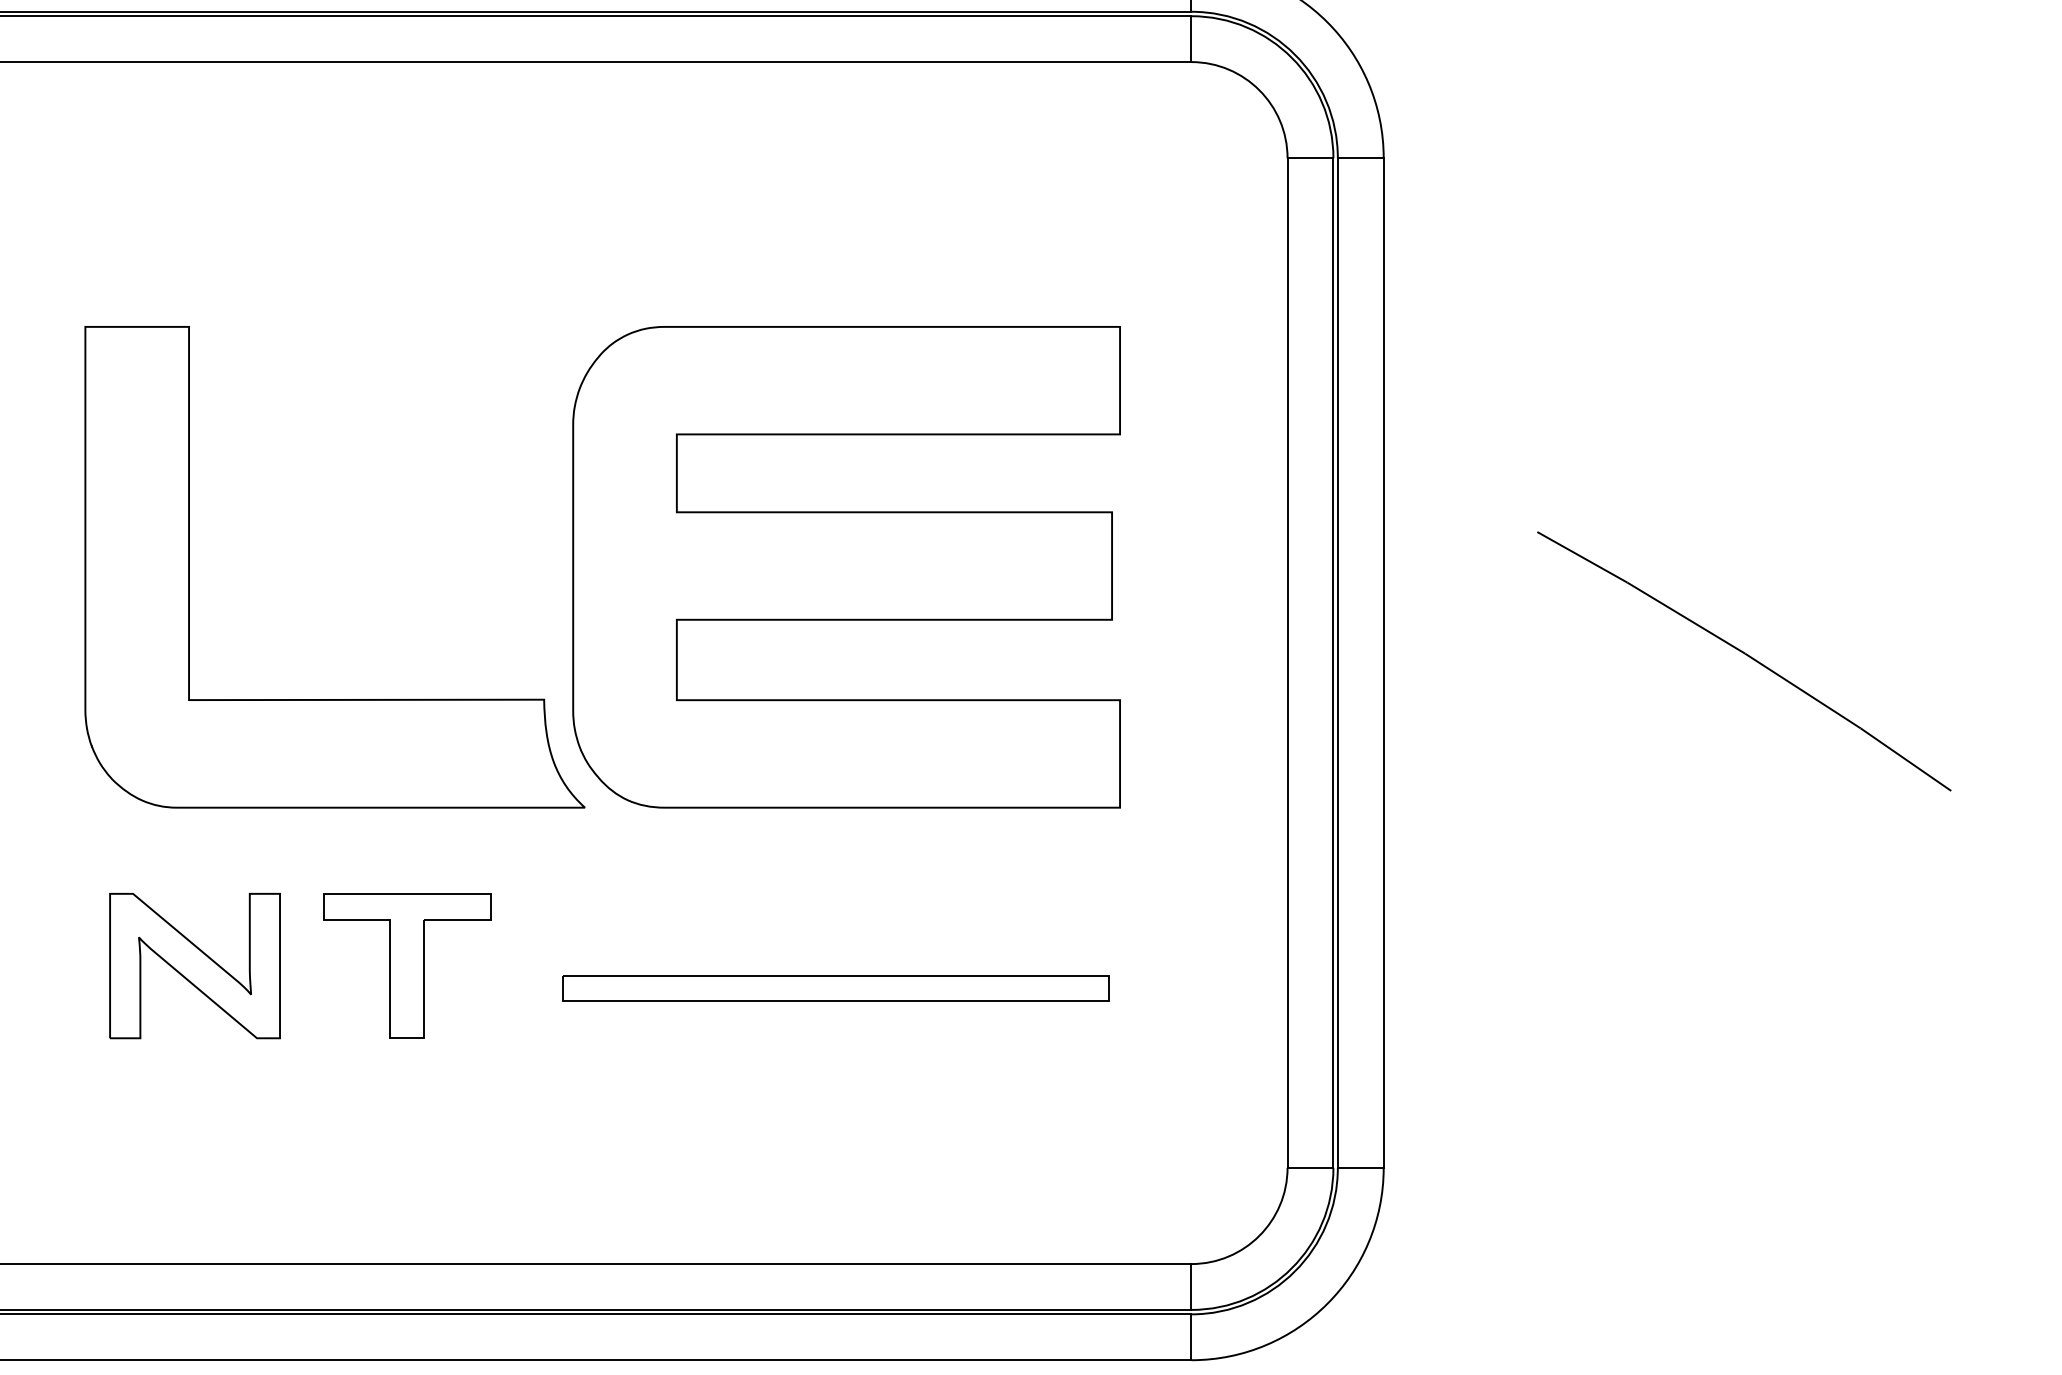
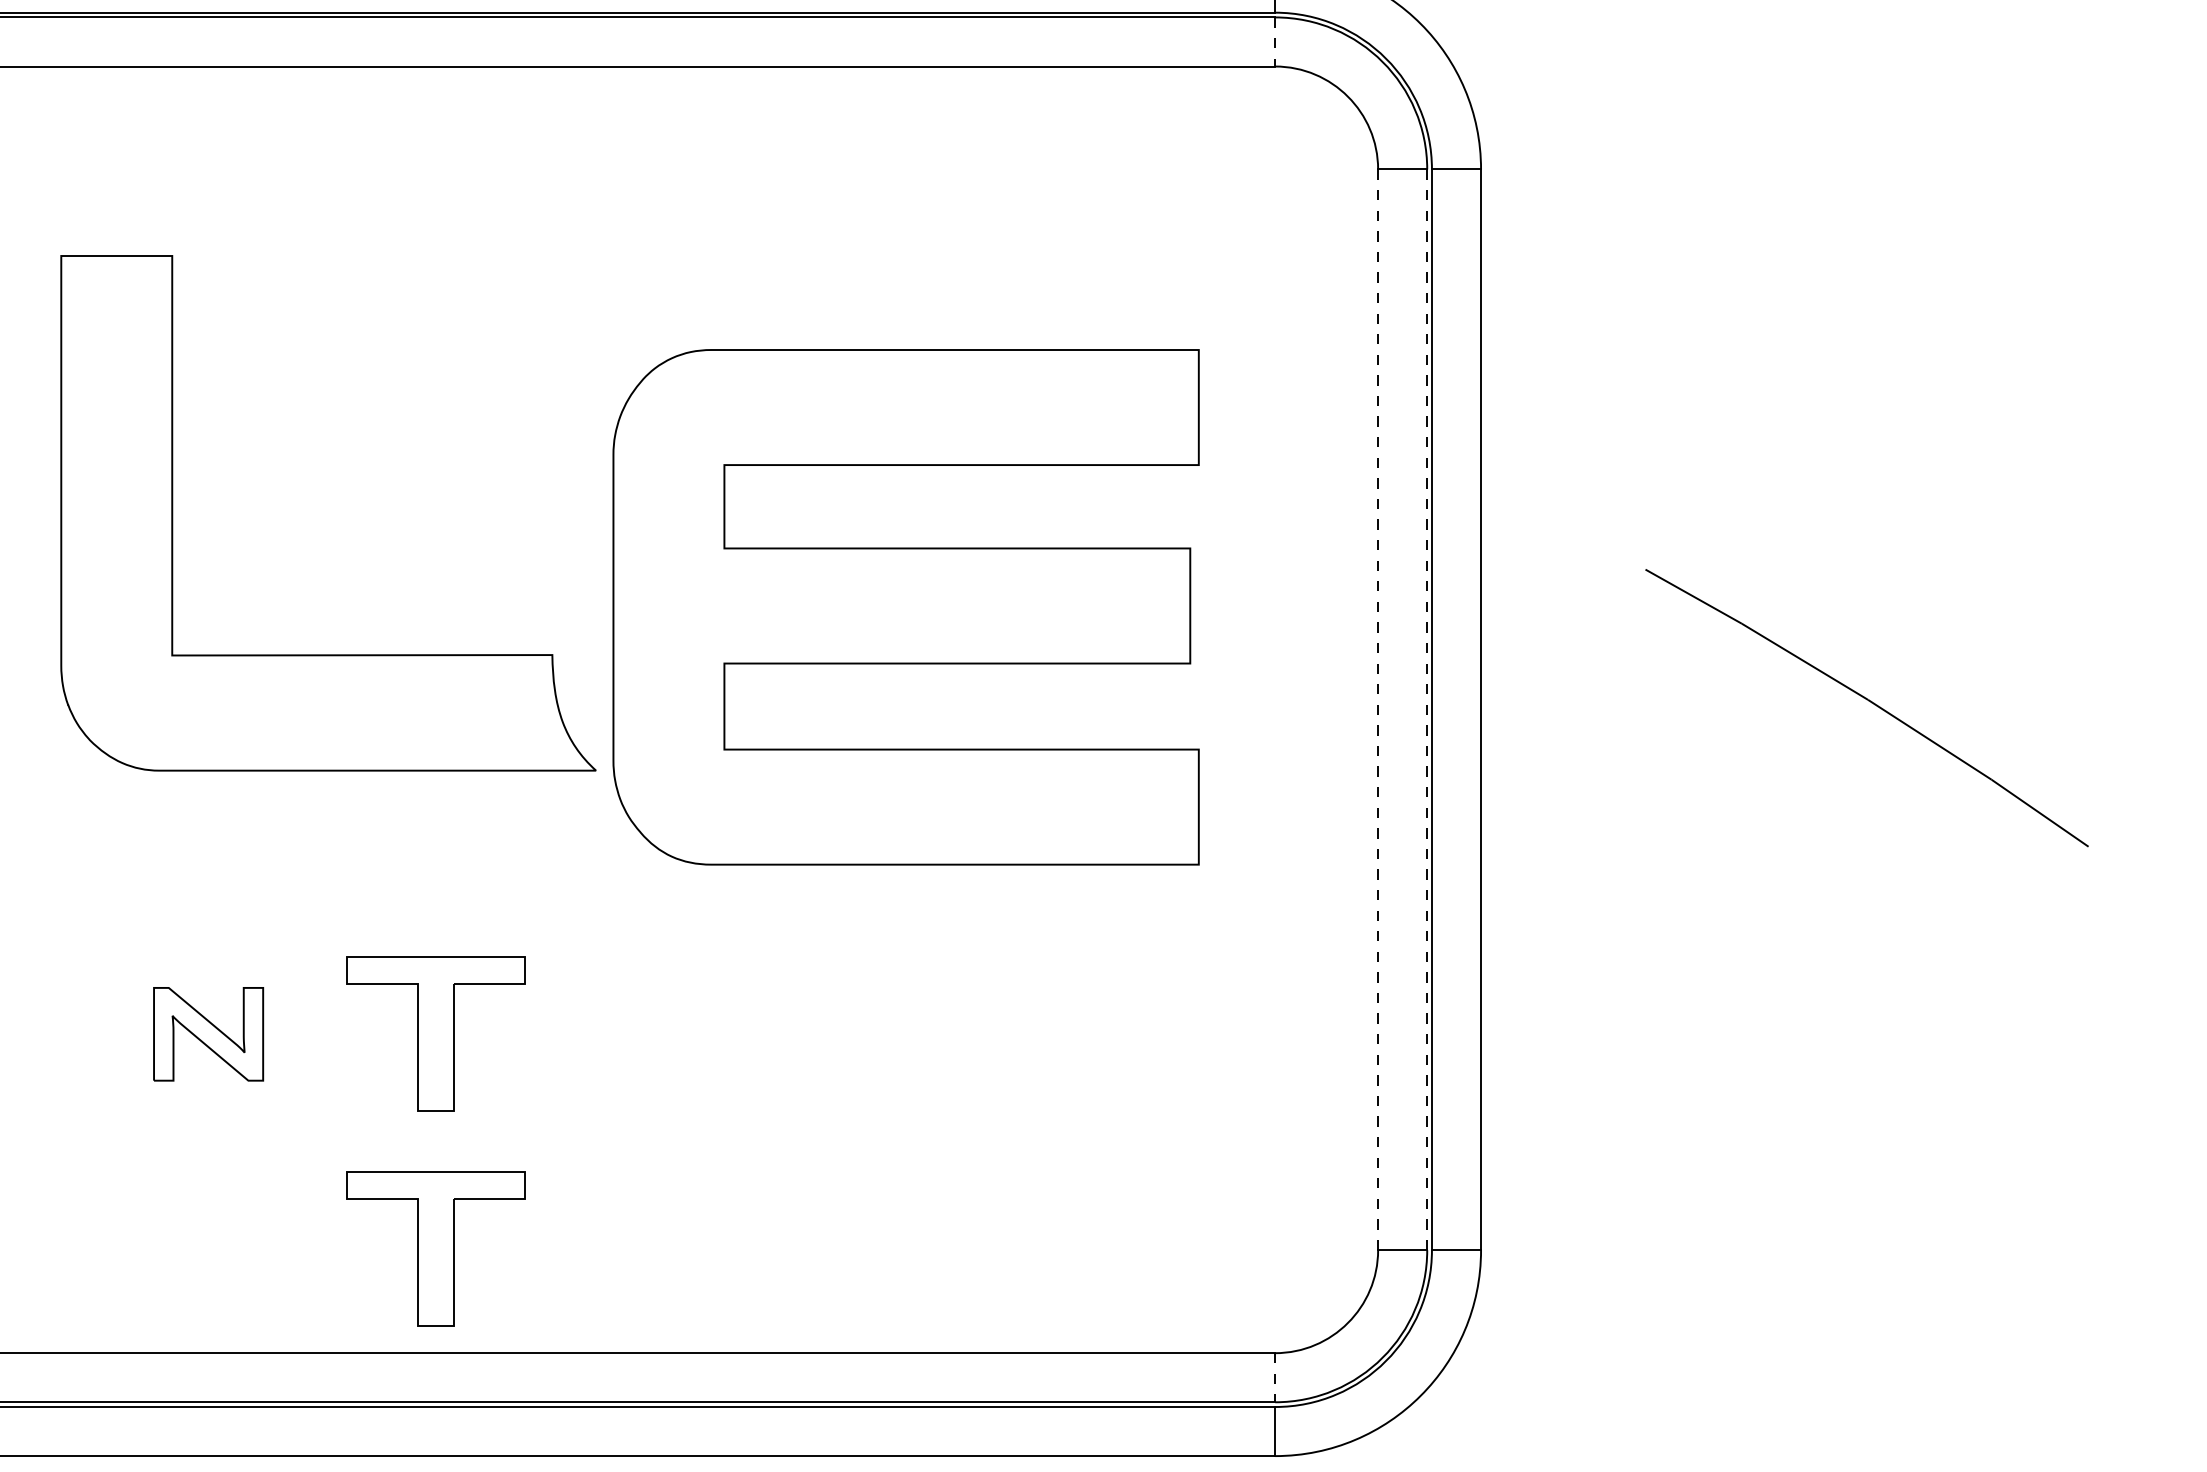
line: (1191, 38) -> (1275, 41), solid -> dashed
line: (1287, 662) -> (1378, 709), solid -> dashed
line: (1333, 663) -> (1427, 710), solid -> dashed
part: (335, 699) -> (328, 654), moved
part: (194, 966) -> (208, 1034), size x0.6
part: (835, 988) -> (894, 1058), removed
part: (406, 1166) -> (435, 1248), added
line: (1191, 1286) -> (1275, 1377), solid -> dashed

